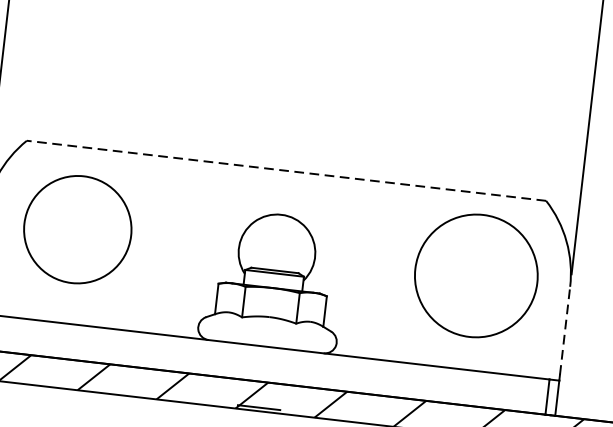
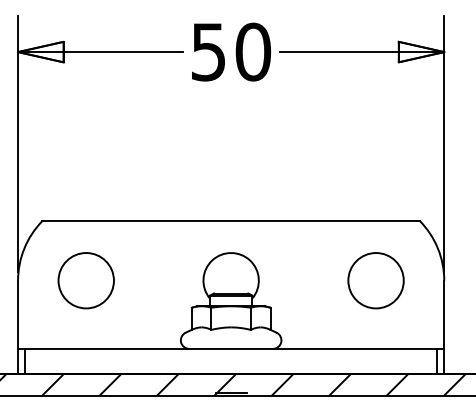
line: (286, 171) -> (231, 221), dashed -> solid
circle: (76, 229) -> (85, 280), size x0.71
circle: (475, 275) -> (375, 280), size x0.62
line: (565, 330) -> (444, 312), dashed -> solid

